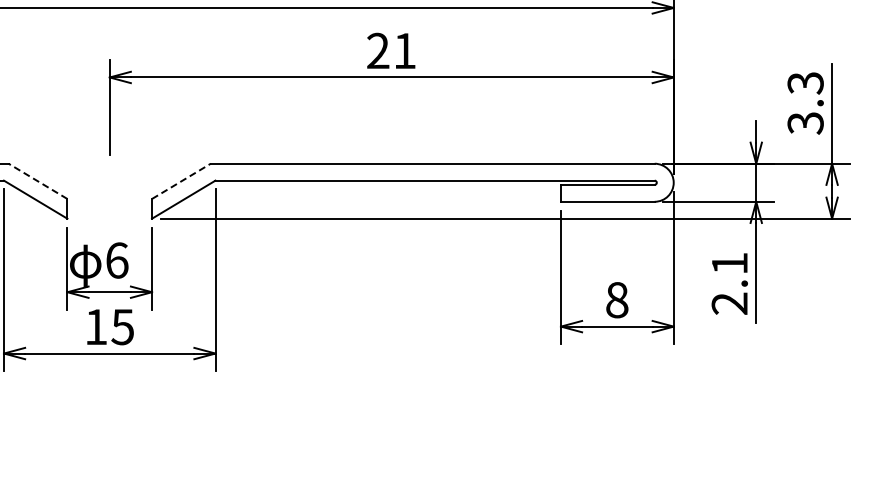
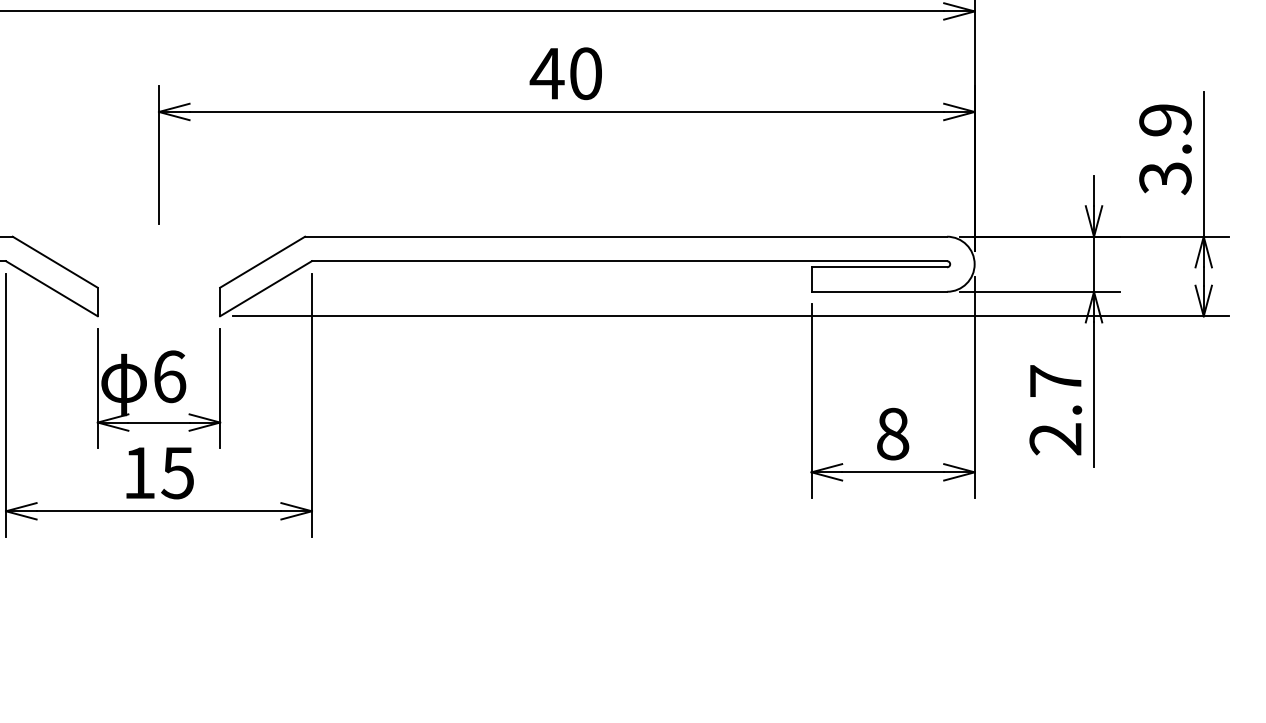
text: (391, 50) -> (566, 72), 21 -> 40
text: (805, 83) -> (1165, 120), 3.3 -> 3.9
line: (37, 181) -> (54, 262), dashed -> solid
line: (181, 181) -> (262, 262), dashed -> solid
text: (729, 263) -> (1055, 381), 2.1 -> 2.7

